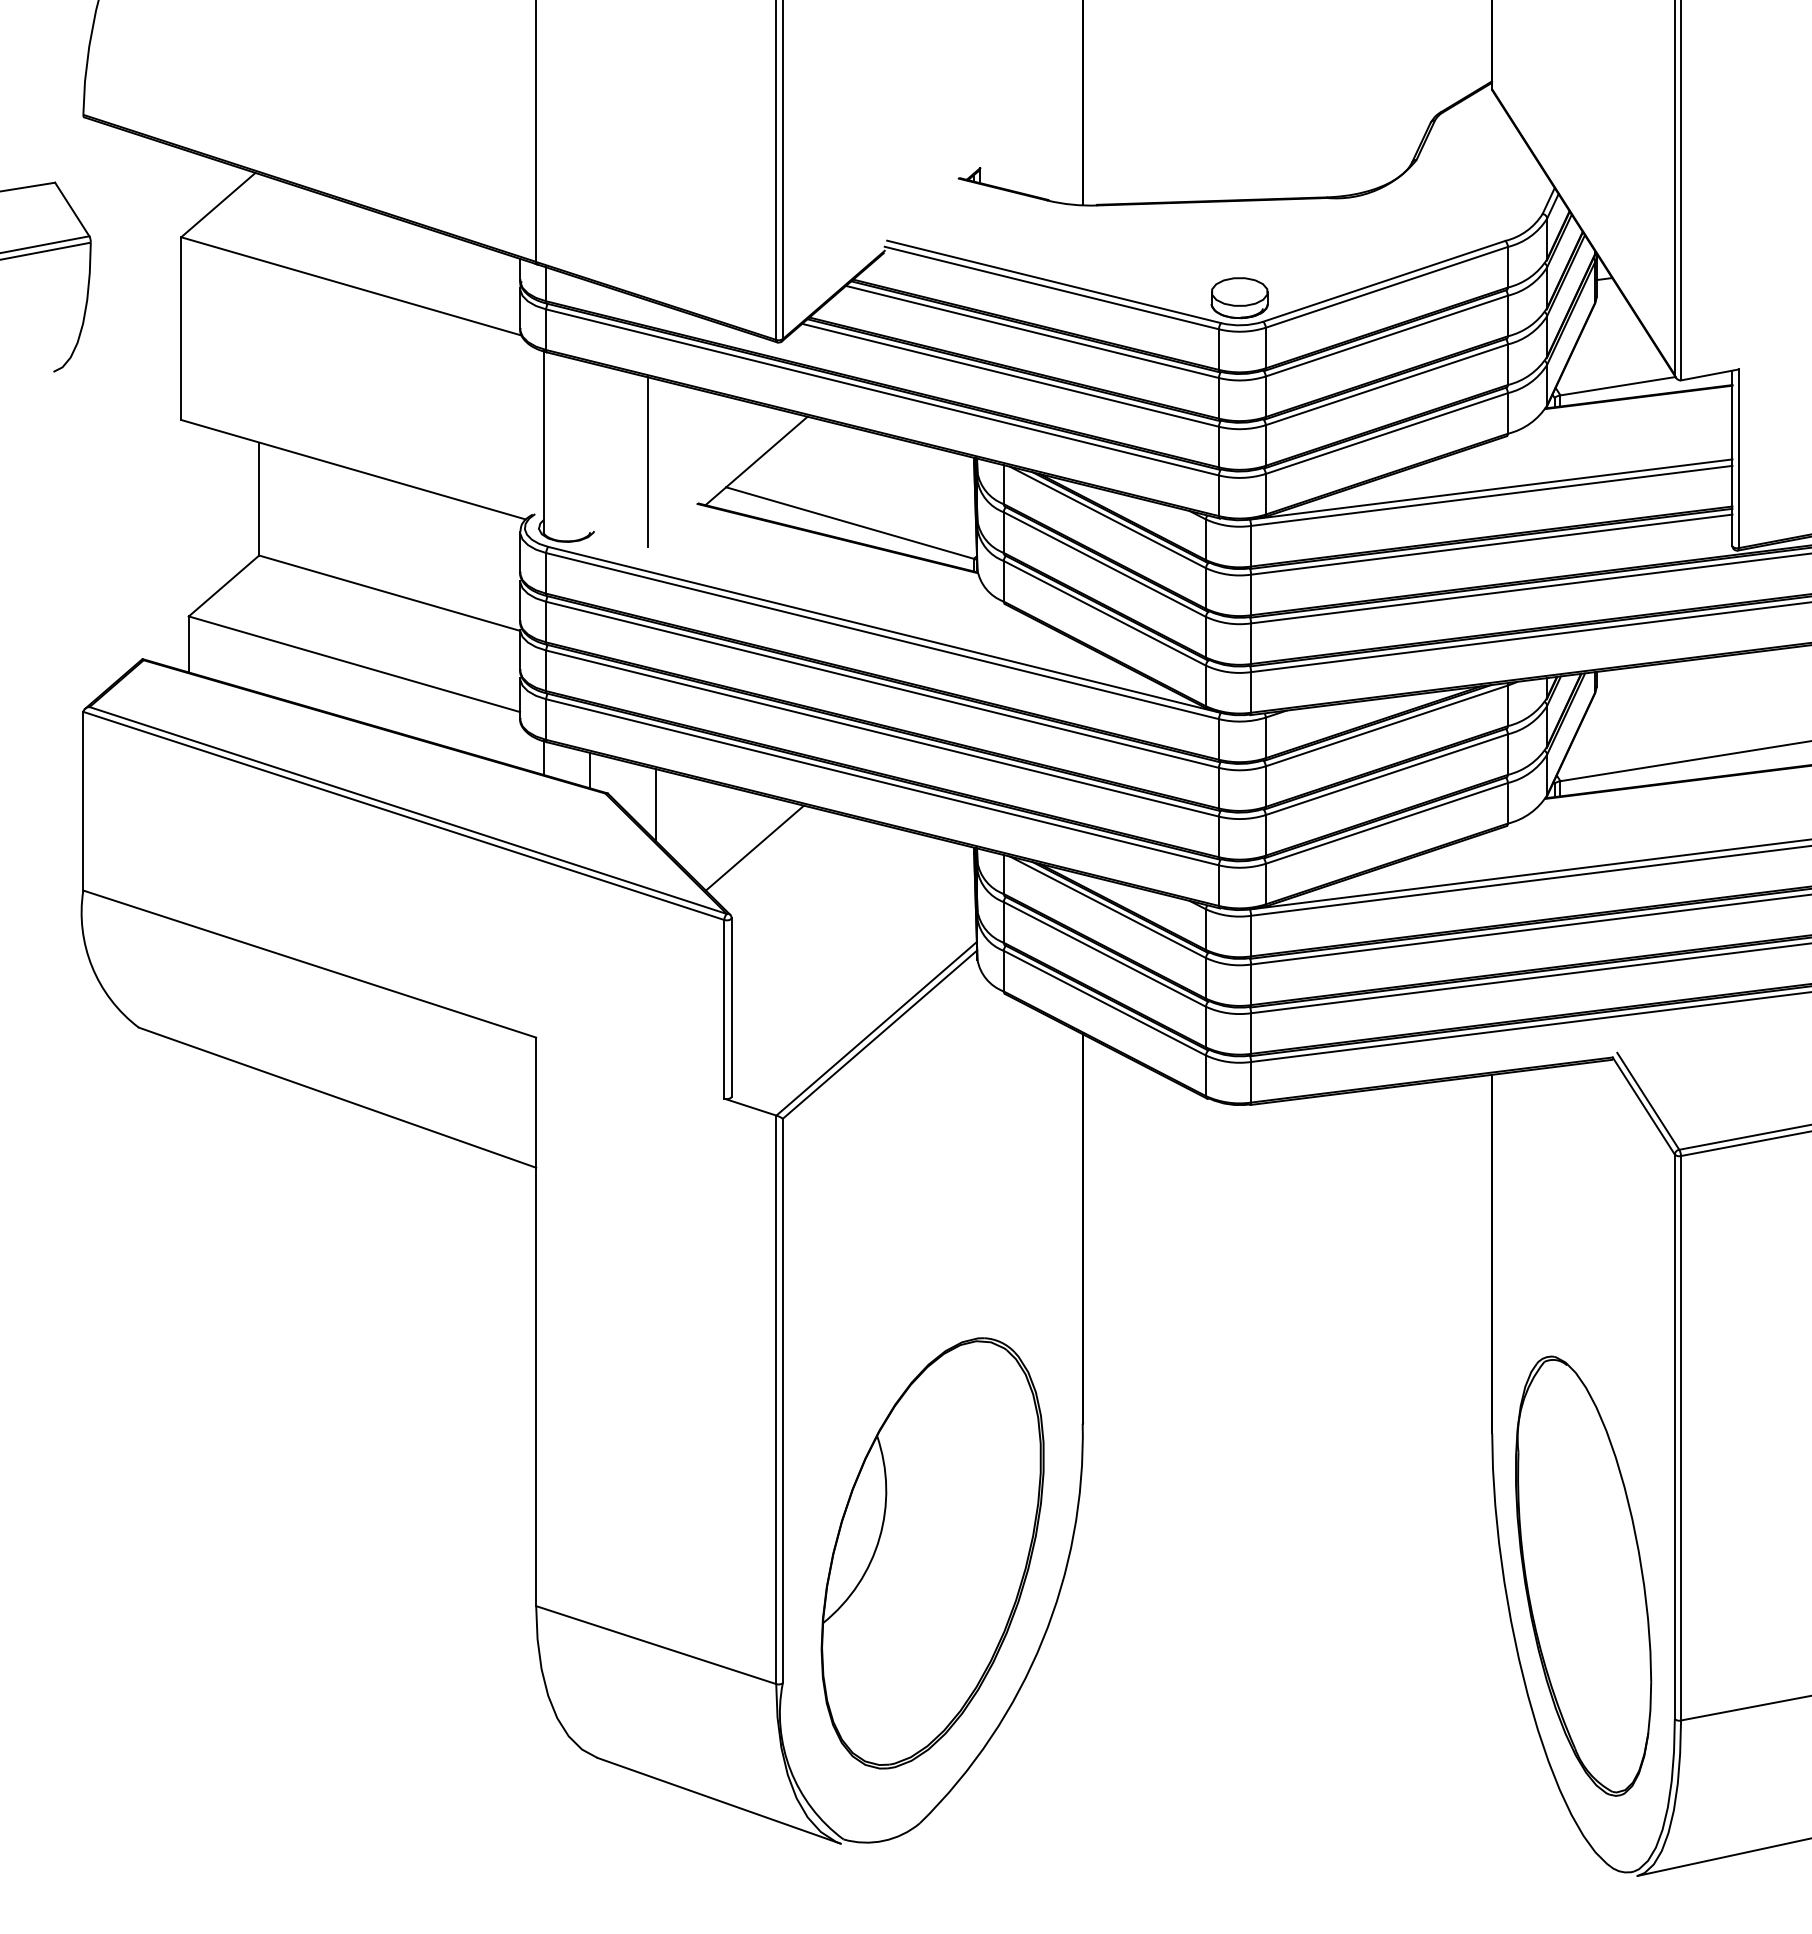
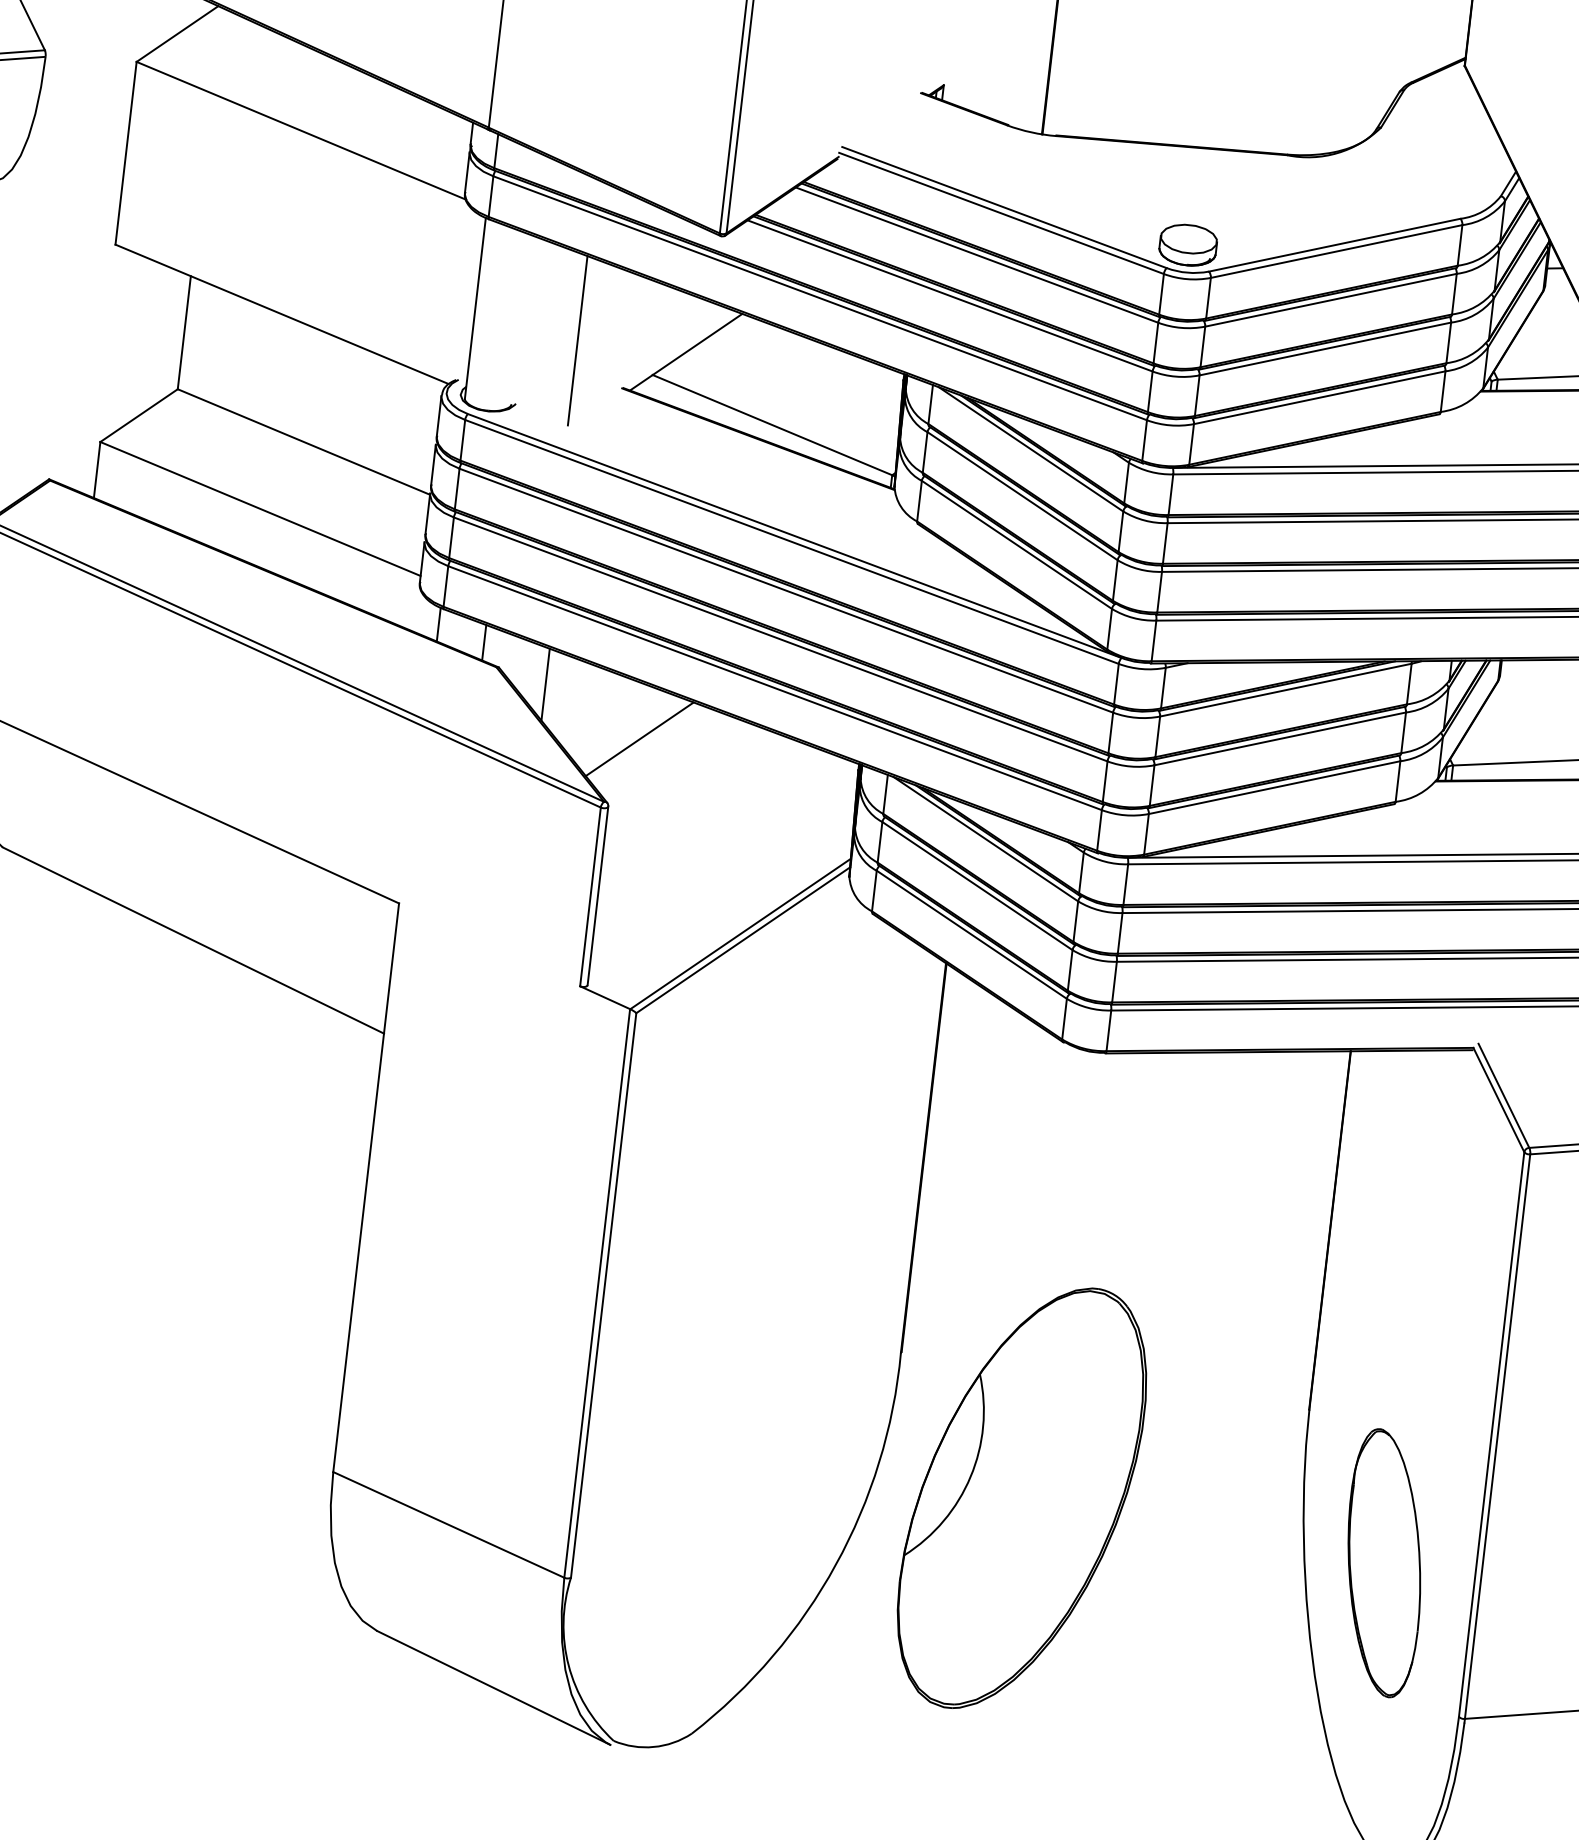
part: (932, 1553) -> (1021, 1498), moved
part: (1583, 1575) -> (1384, 1562), size x0.6

